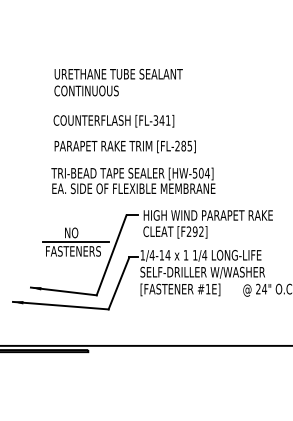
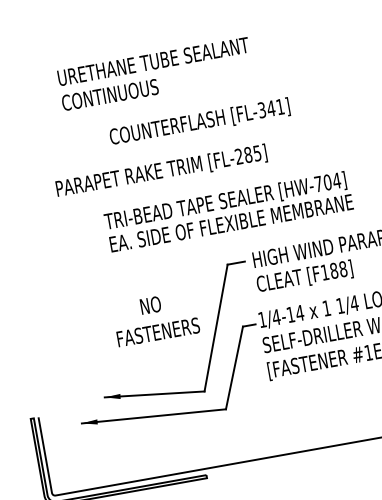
text: (118, 82) -> (155, 73), moved
text: (113, 120) -> (199, 121), moved
text: (124, 146) -> (160, 171), moved
text: (194, 173) -> (317, 184), [HW-504] -> [HW-704]
text: (194, 231) -> (332, 270), [F292] -> [F188]
line: (75, 242) -> (159, 318), removed

